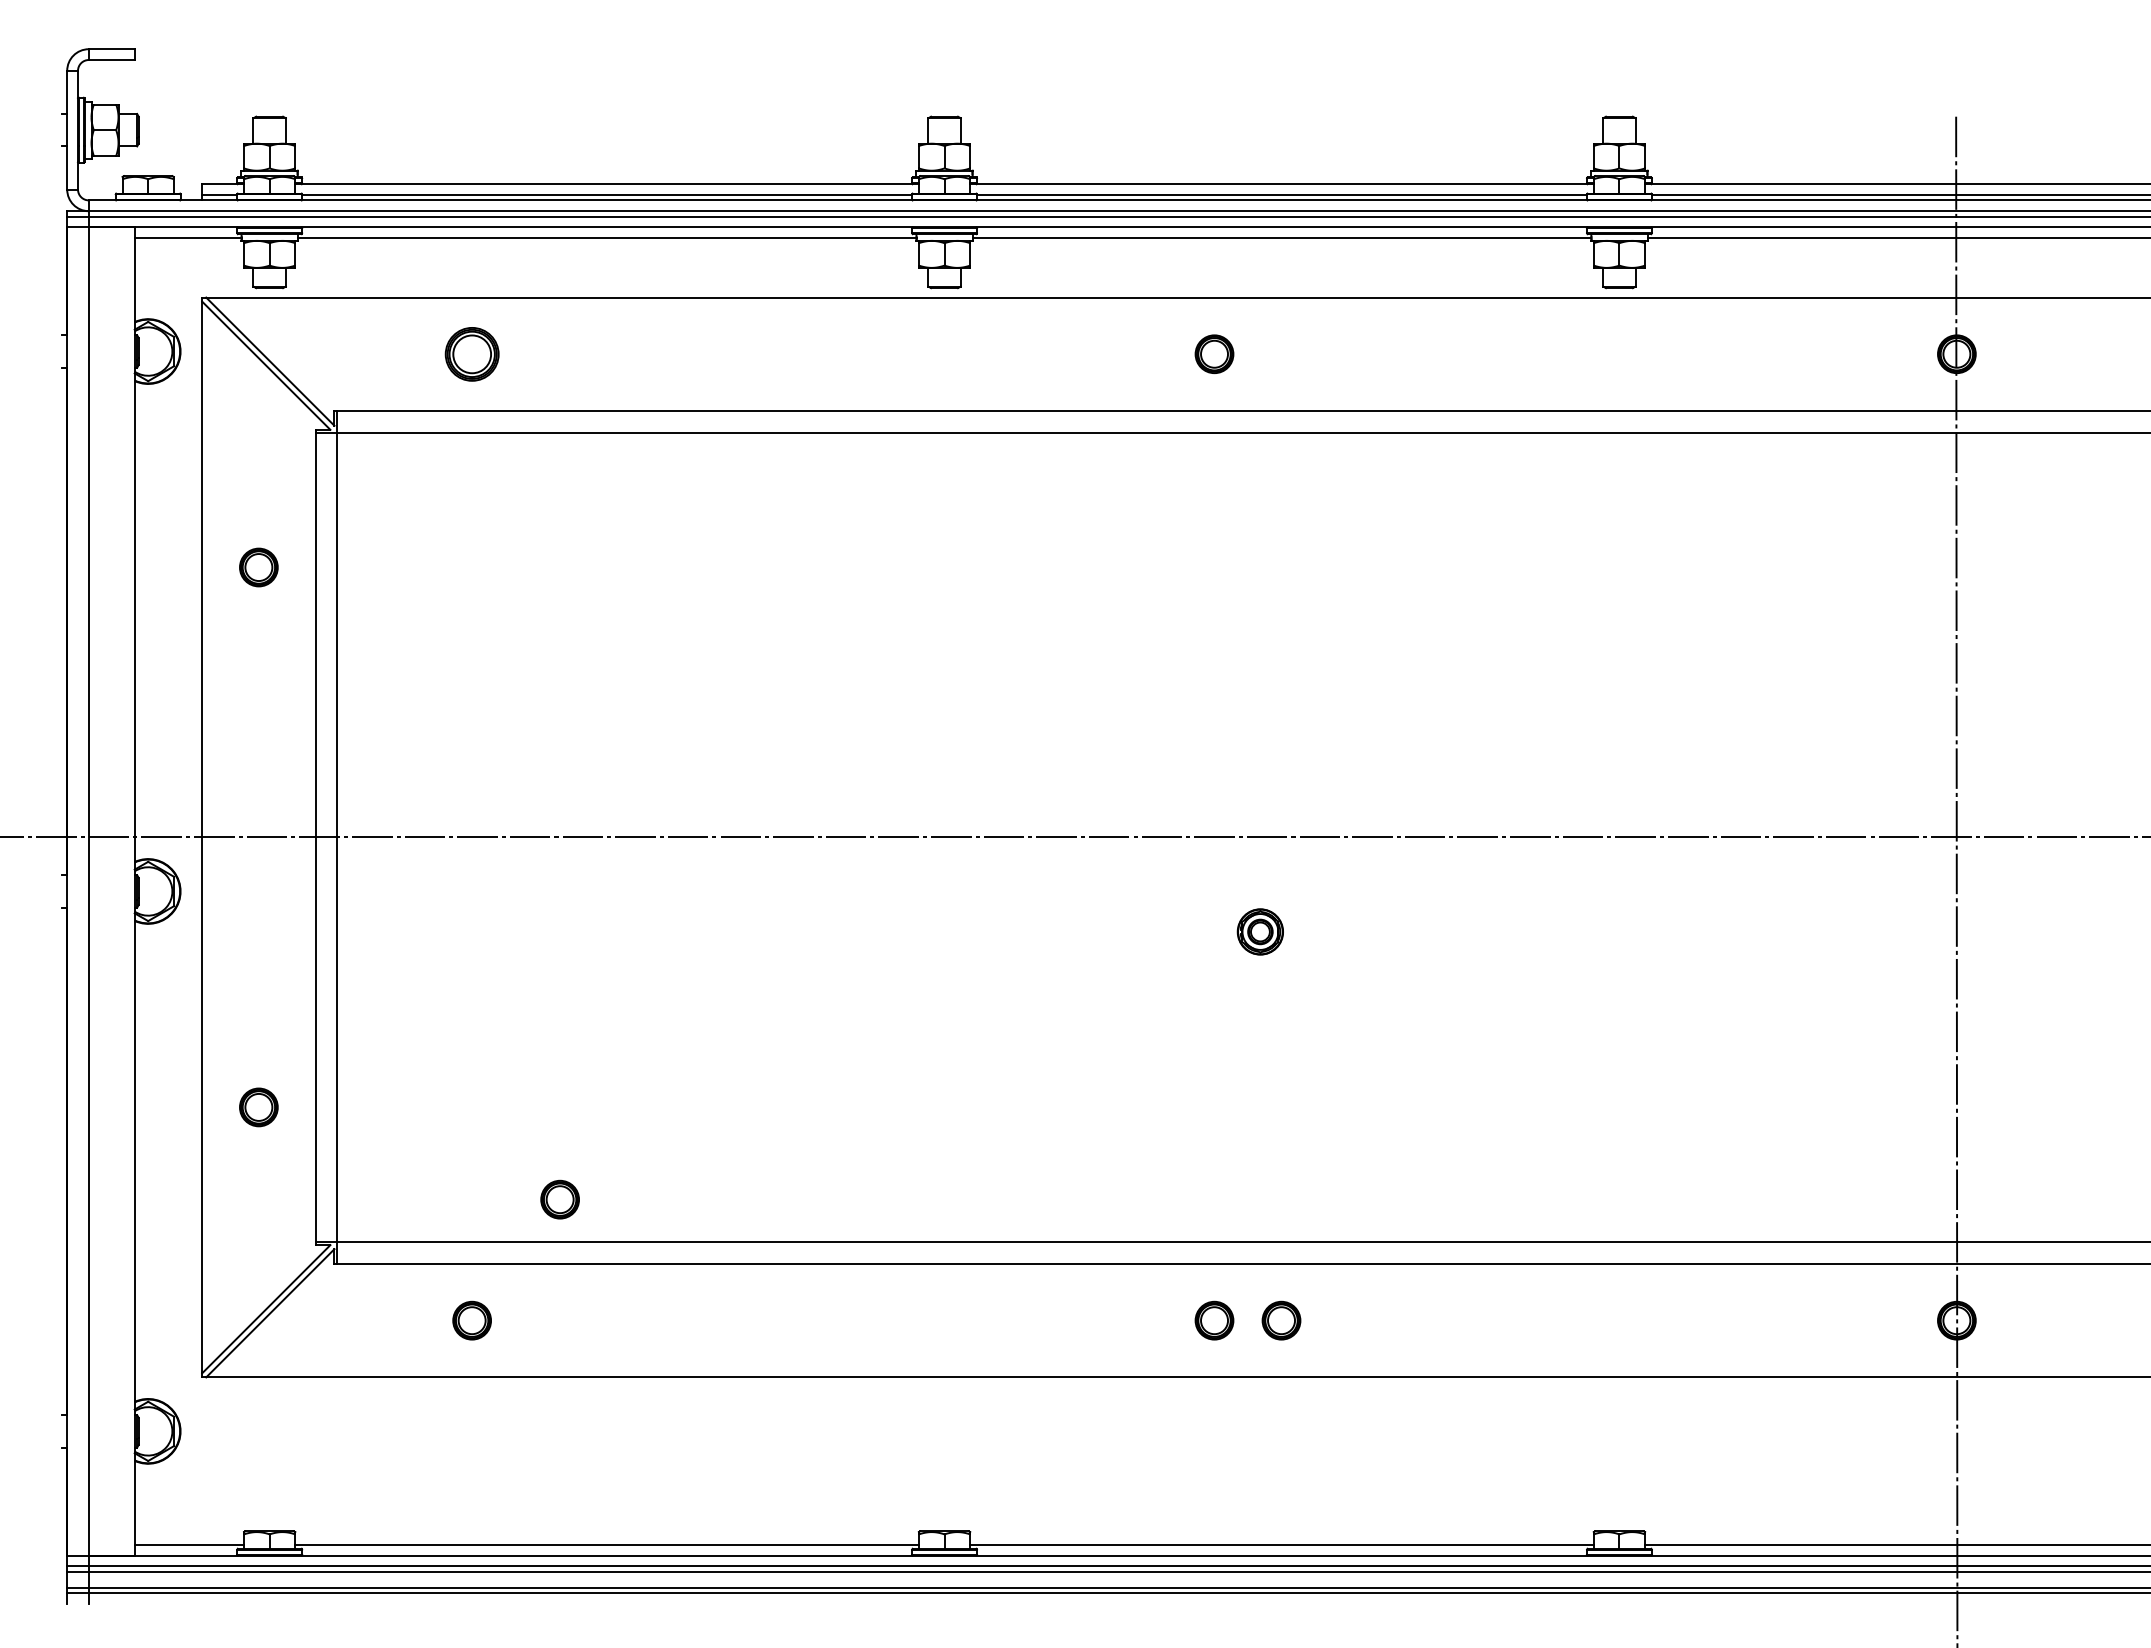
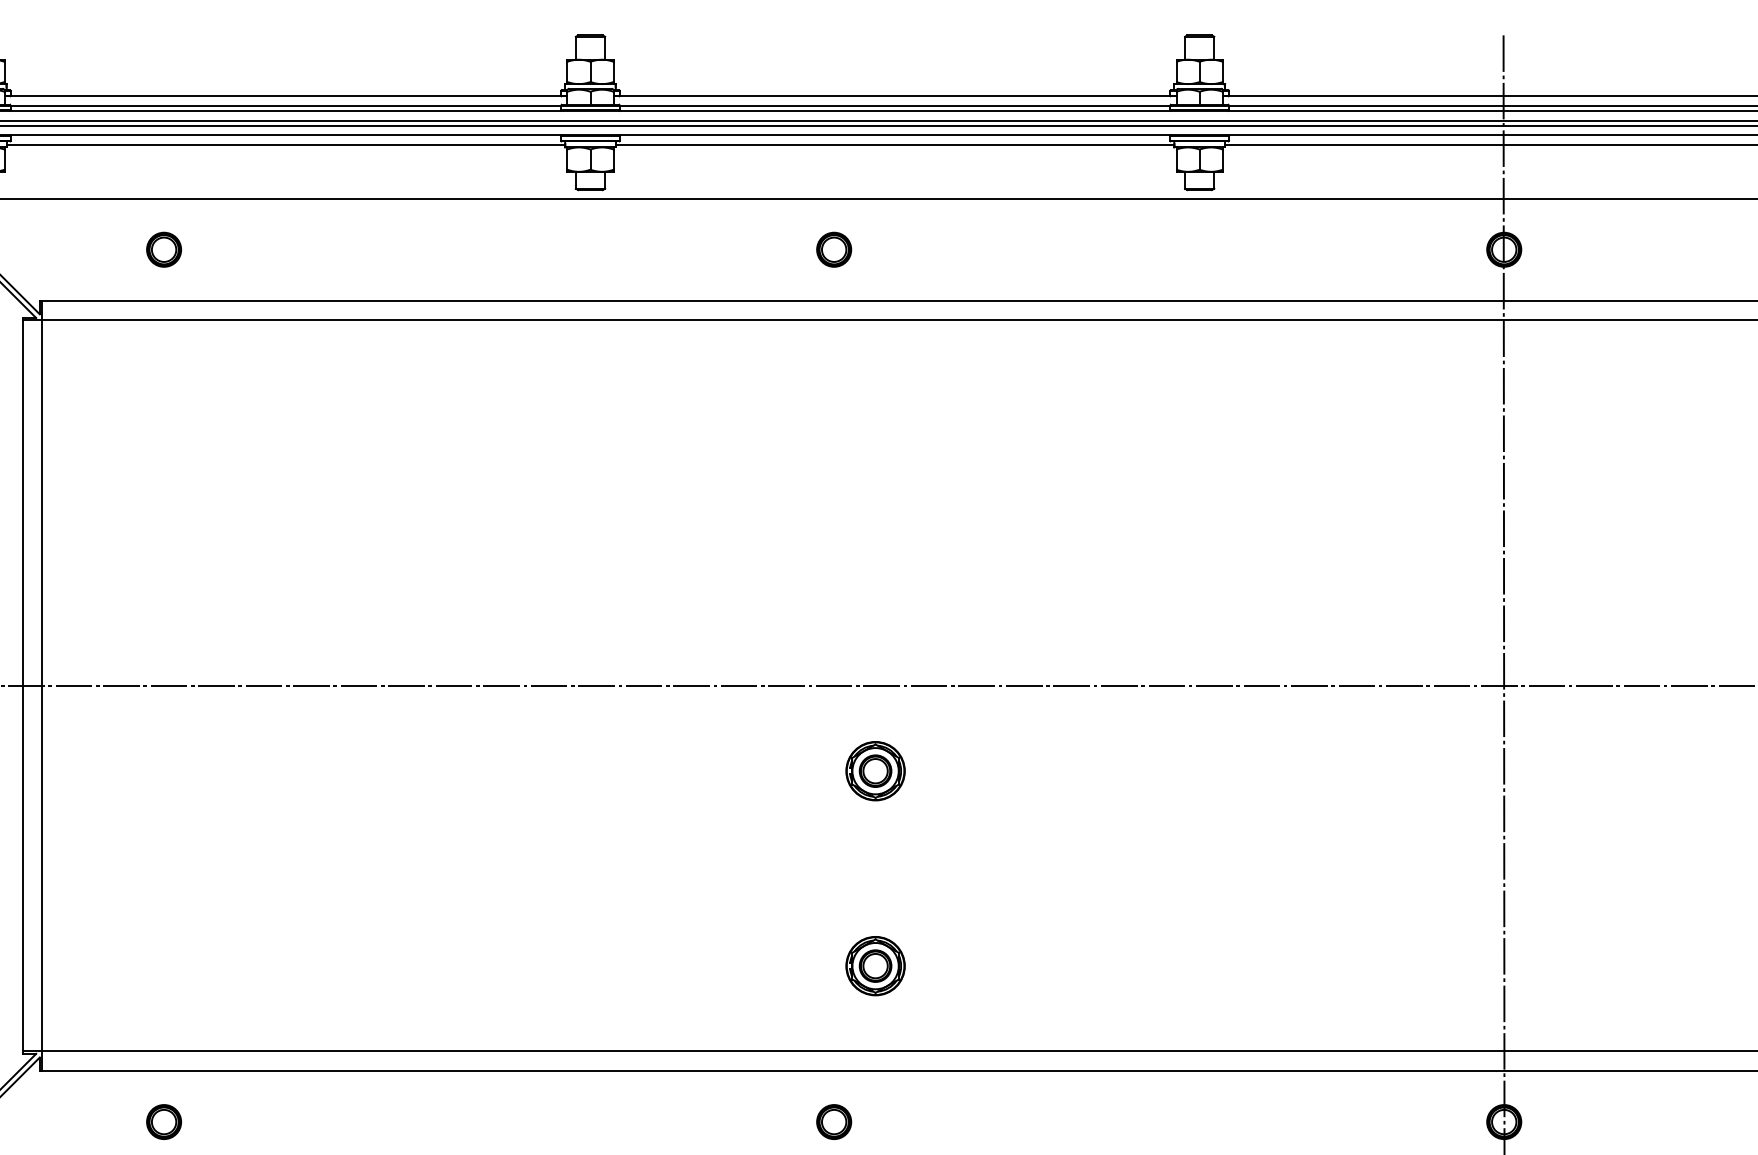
part: (471, 353) -> (163, 249), size x0.71
part: (1260, 931) -> (875, 770), size x1.43
part: (1260, 1147) -> (875, 965), added
part: (559, 1199) -> (242, 1012), removed
part: (1281, 1320) -> (894, 1121), removed

